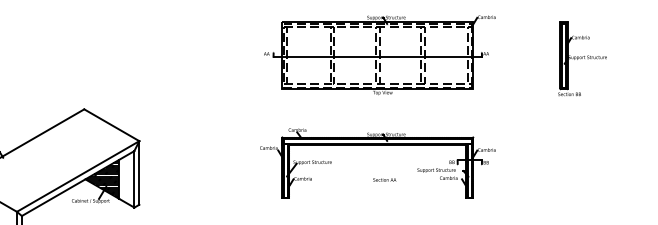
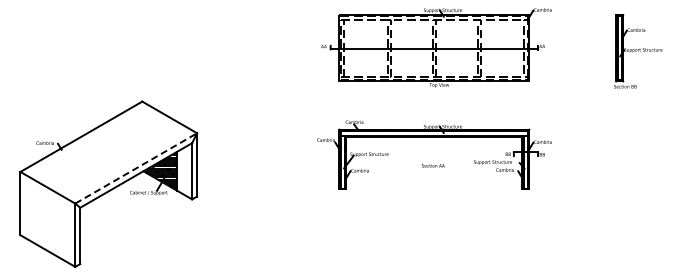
line: (78, 176) -> (136, 168), solid -> dashed
text: (384, 179) -> (433, 165), moved

